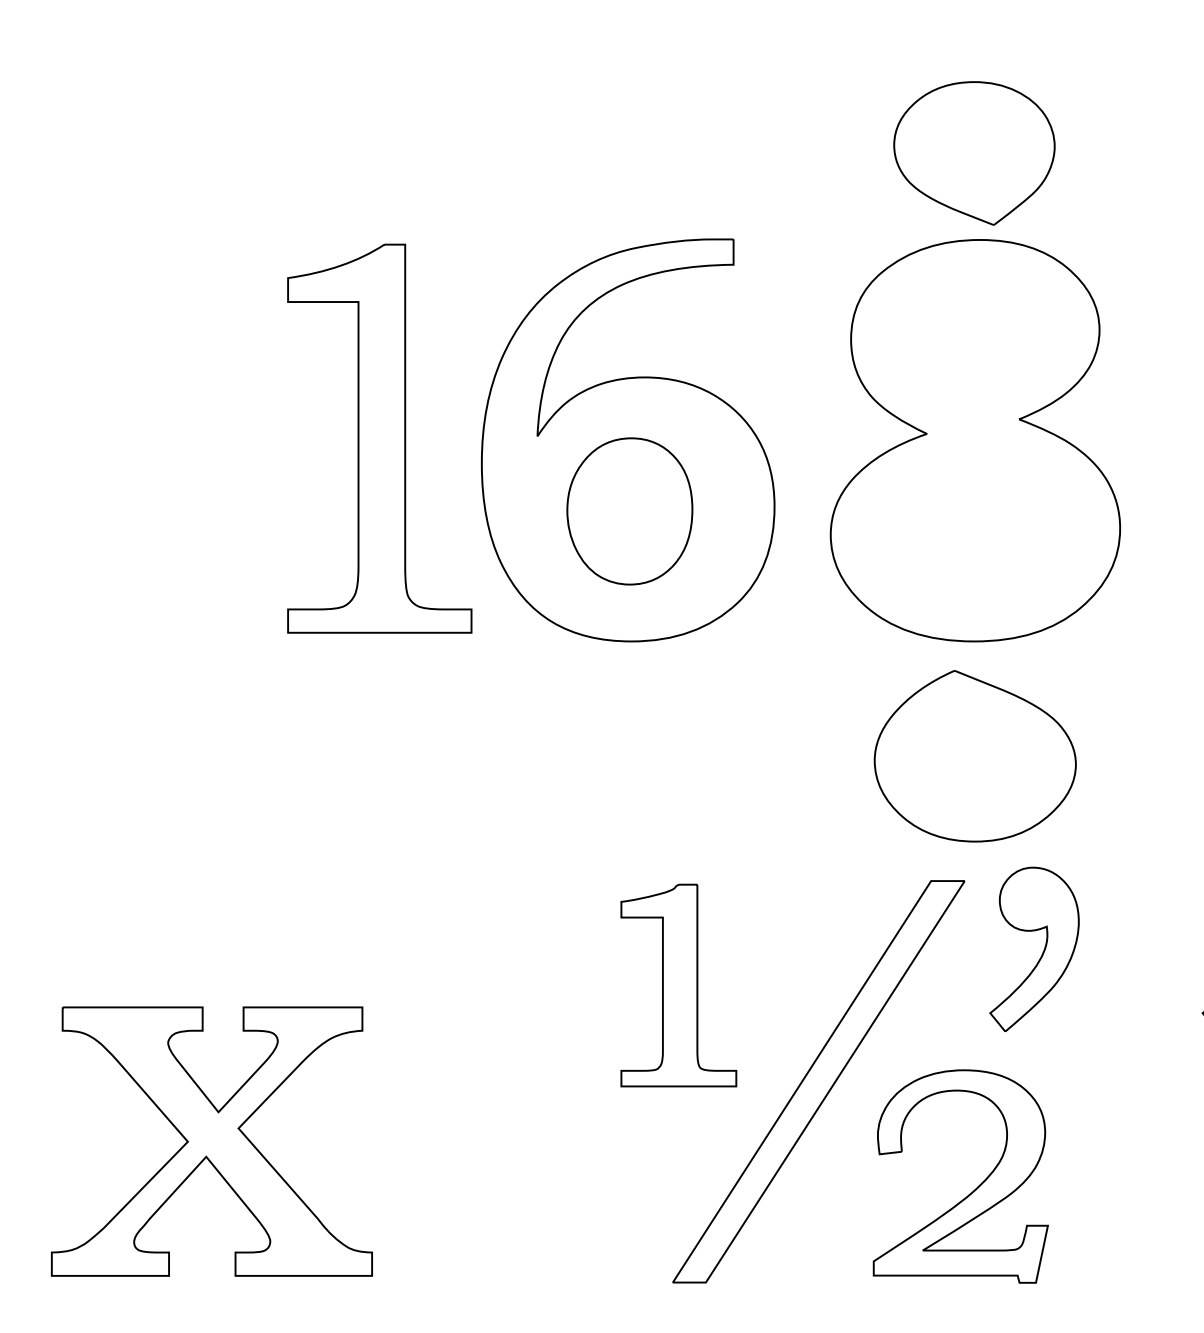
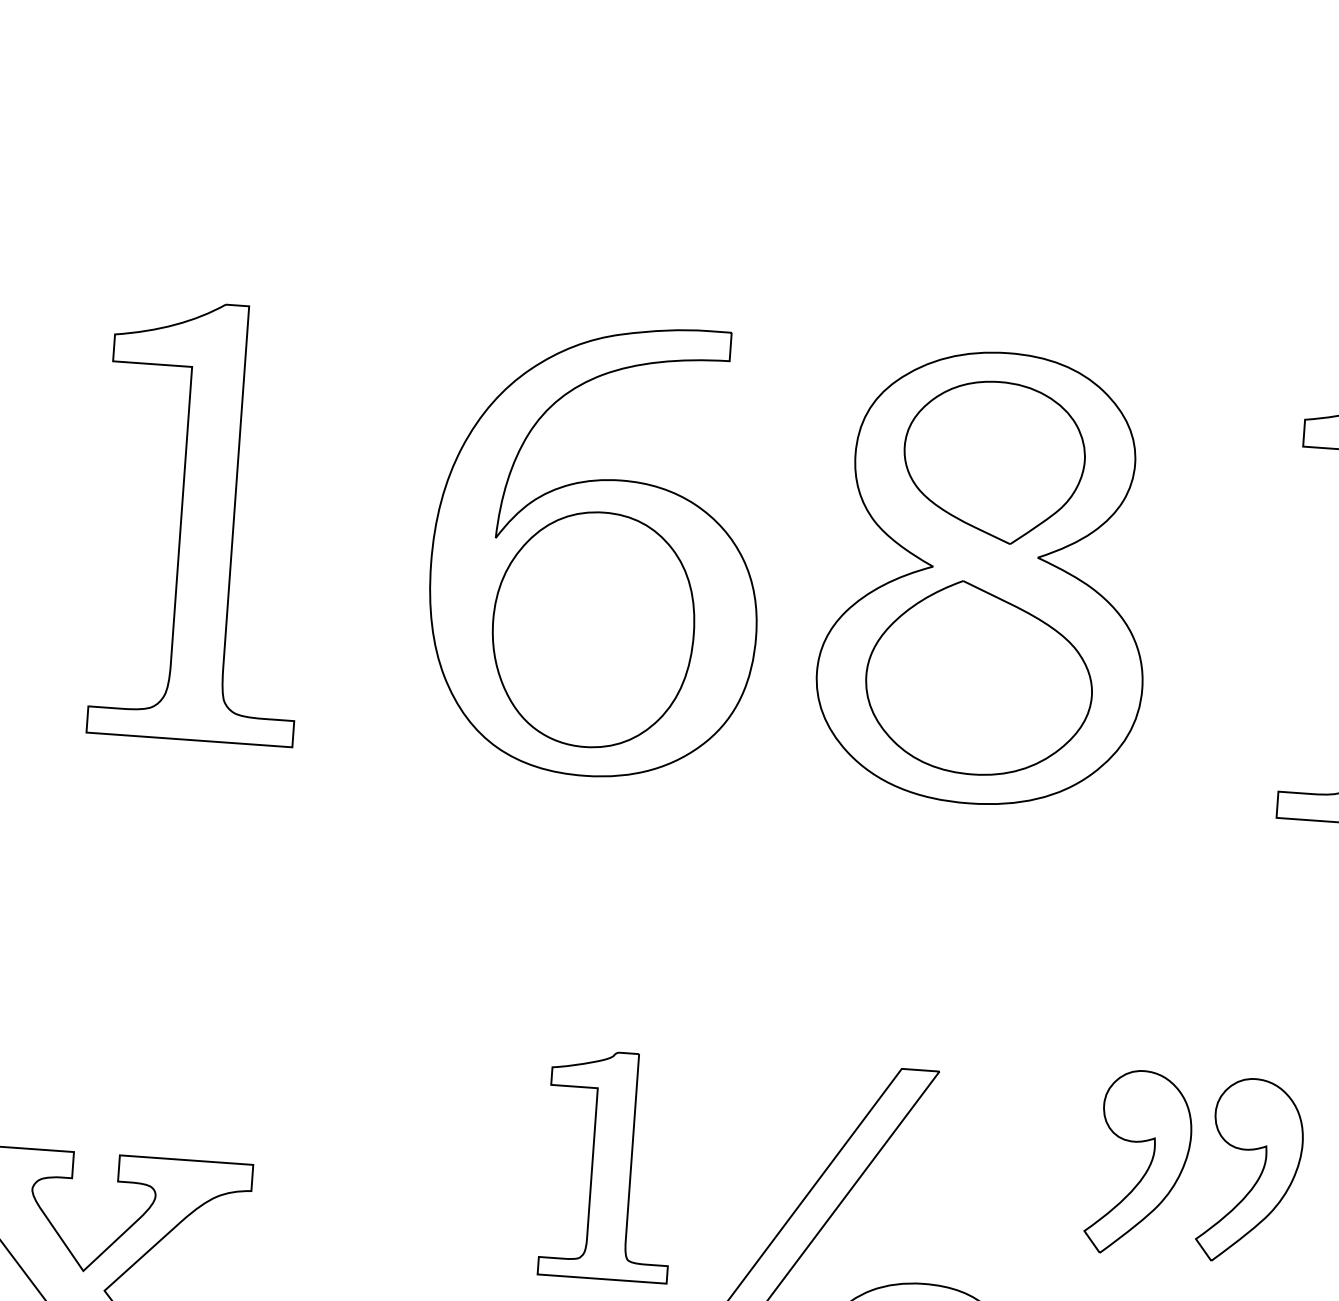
part: (974, 153) -> (994, 462), moved
part: (379, 438) -> (204, 521), moved
part: (629, 511) -> (592, 629), size x1.43
part: (974, 756) -> (978, 678), moved
part: (1042, 952) -> (1147, 1167), moved

